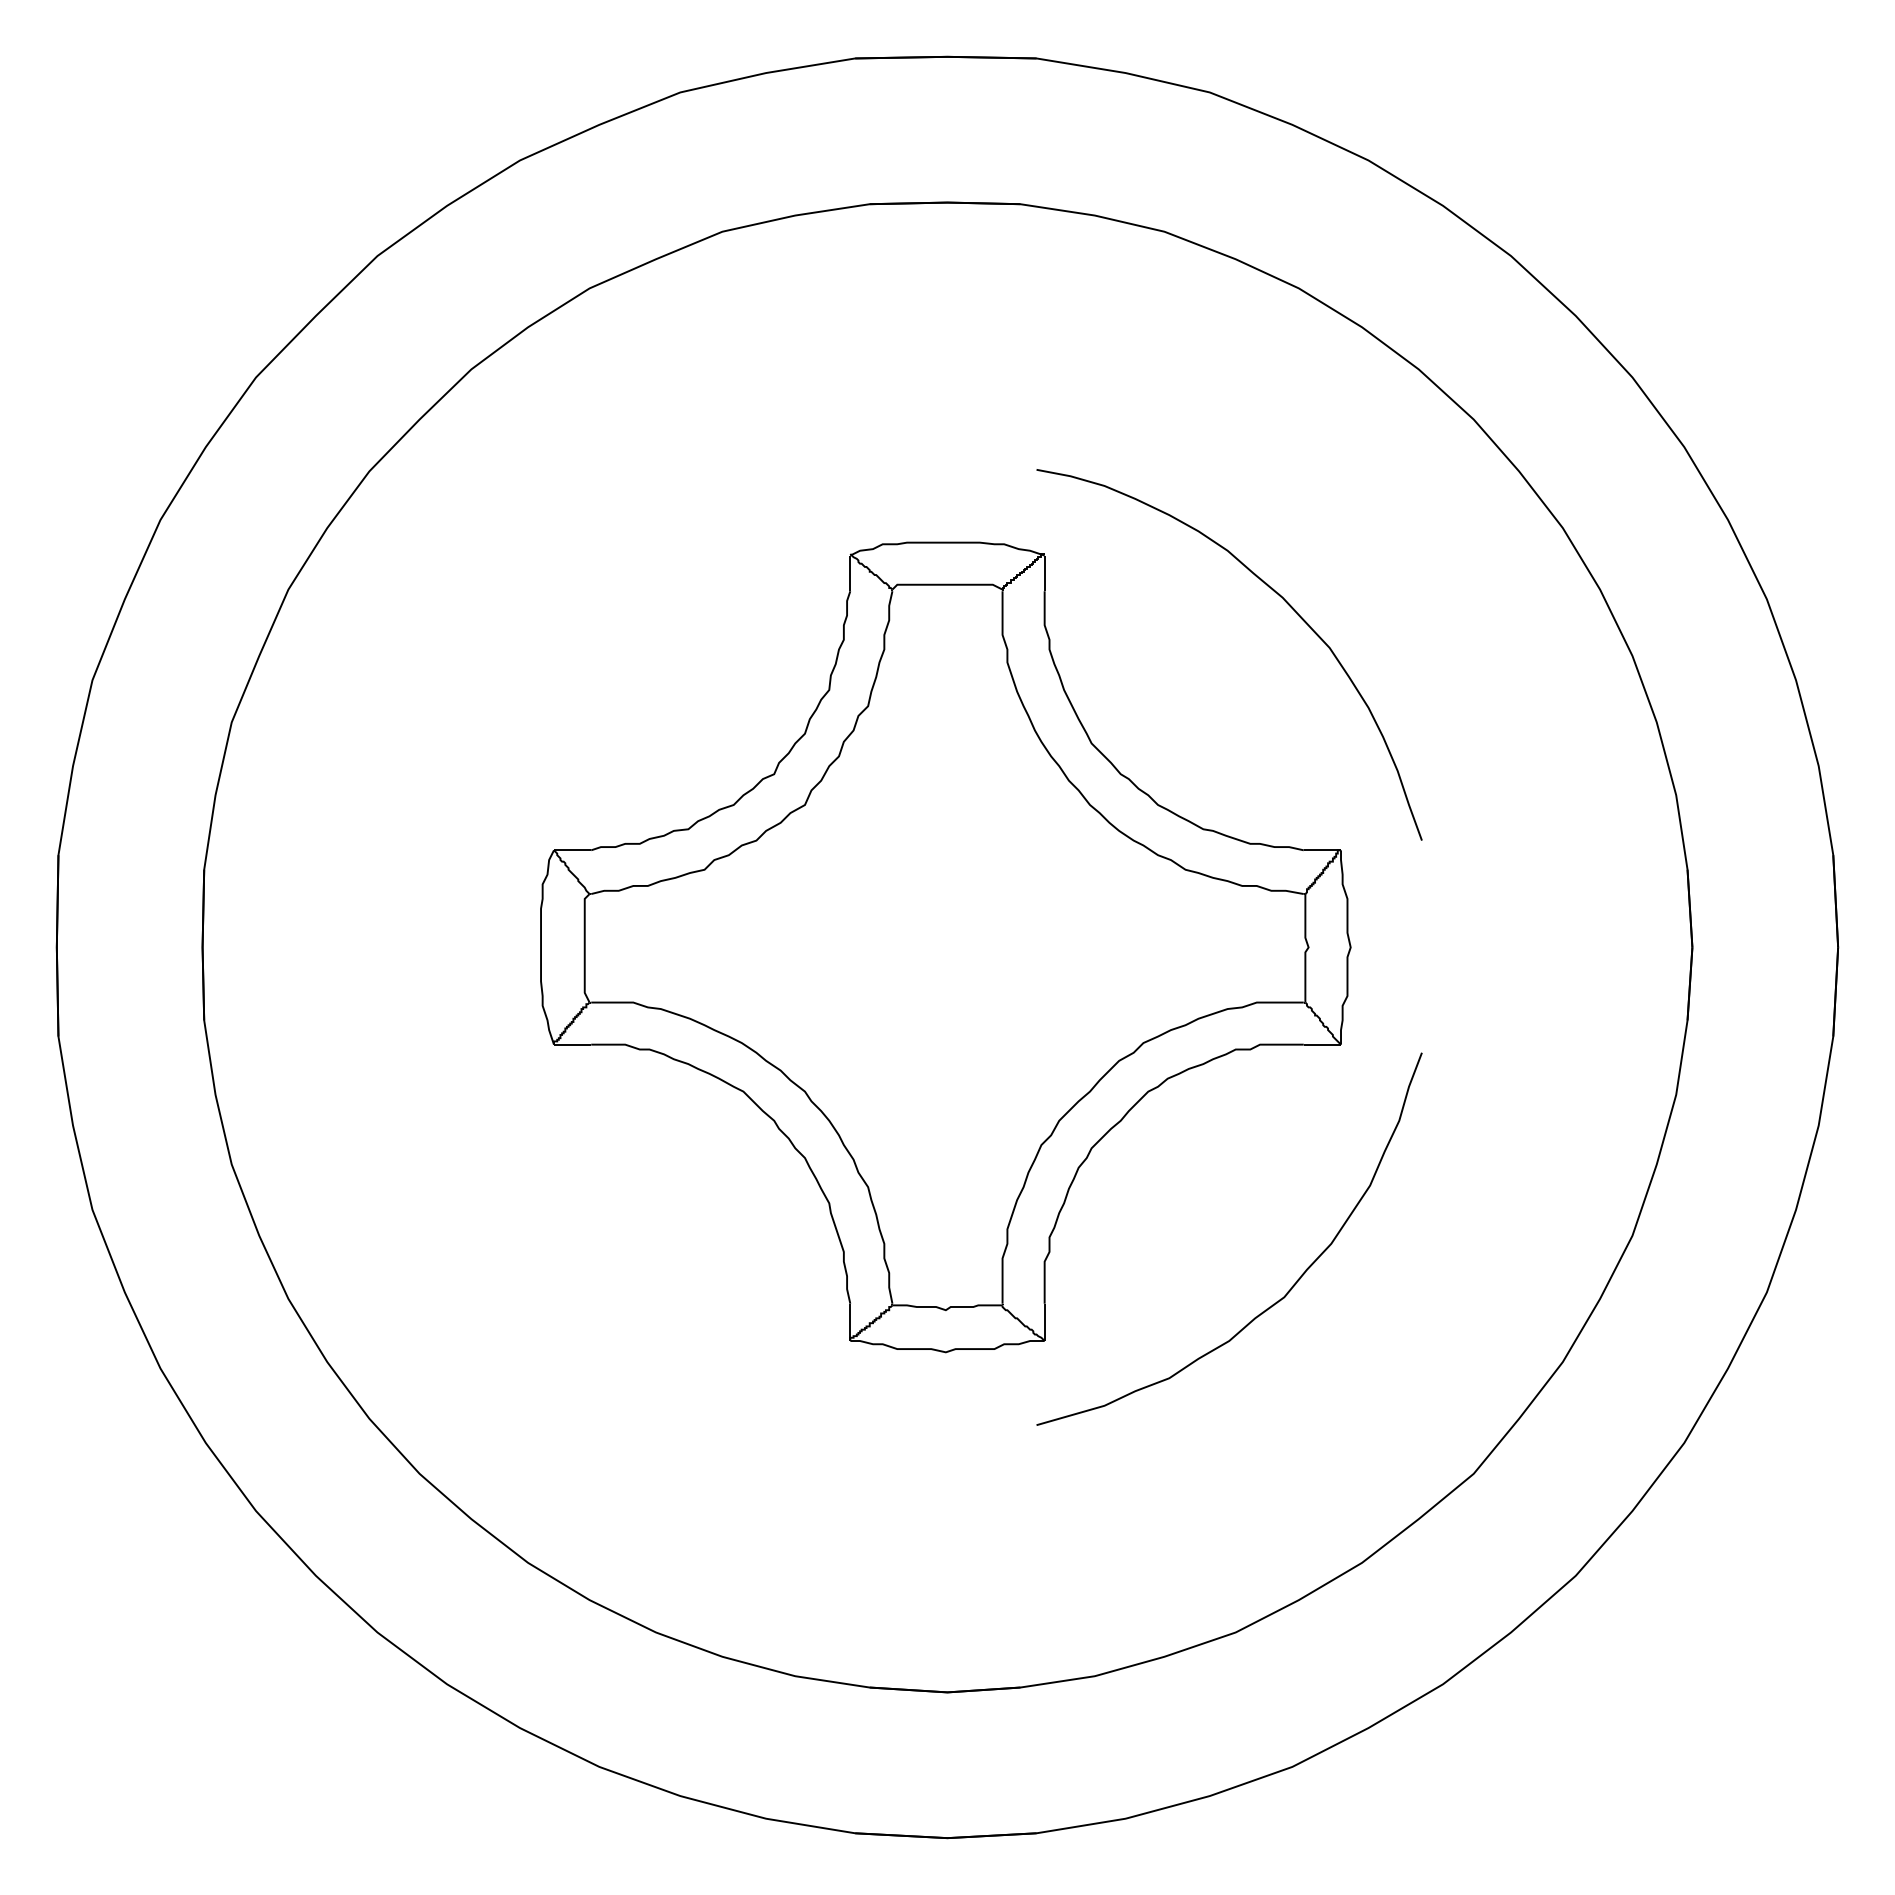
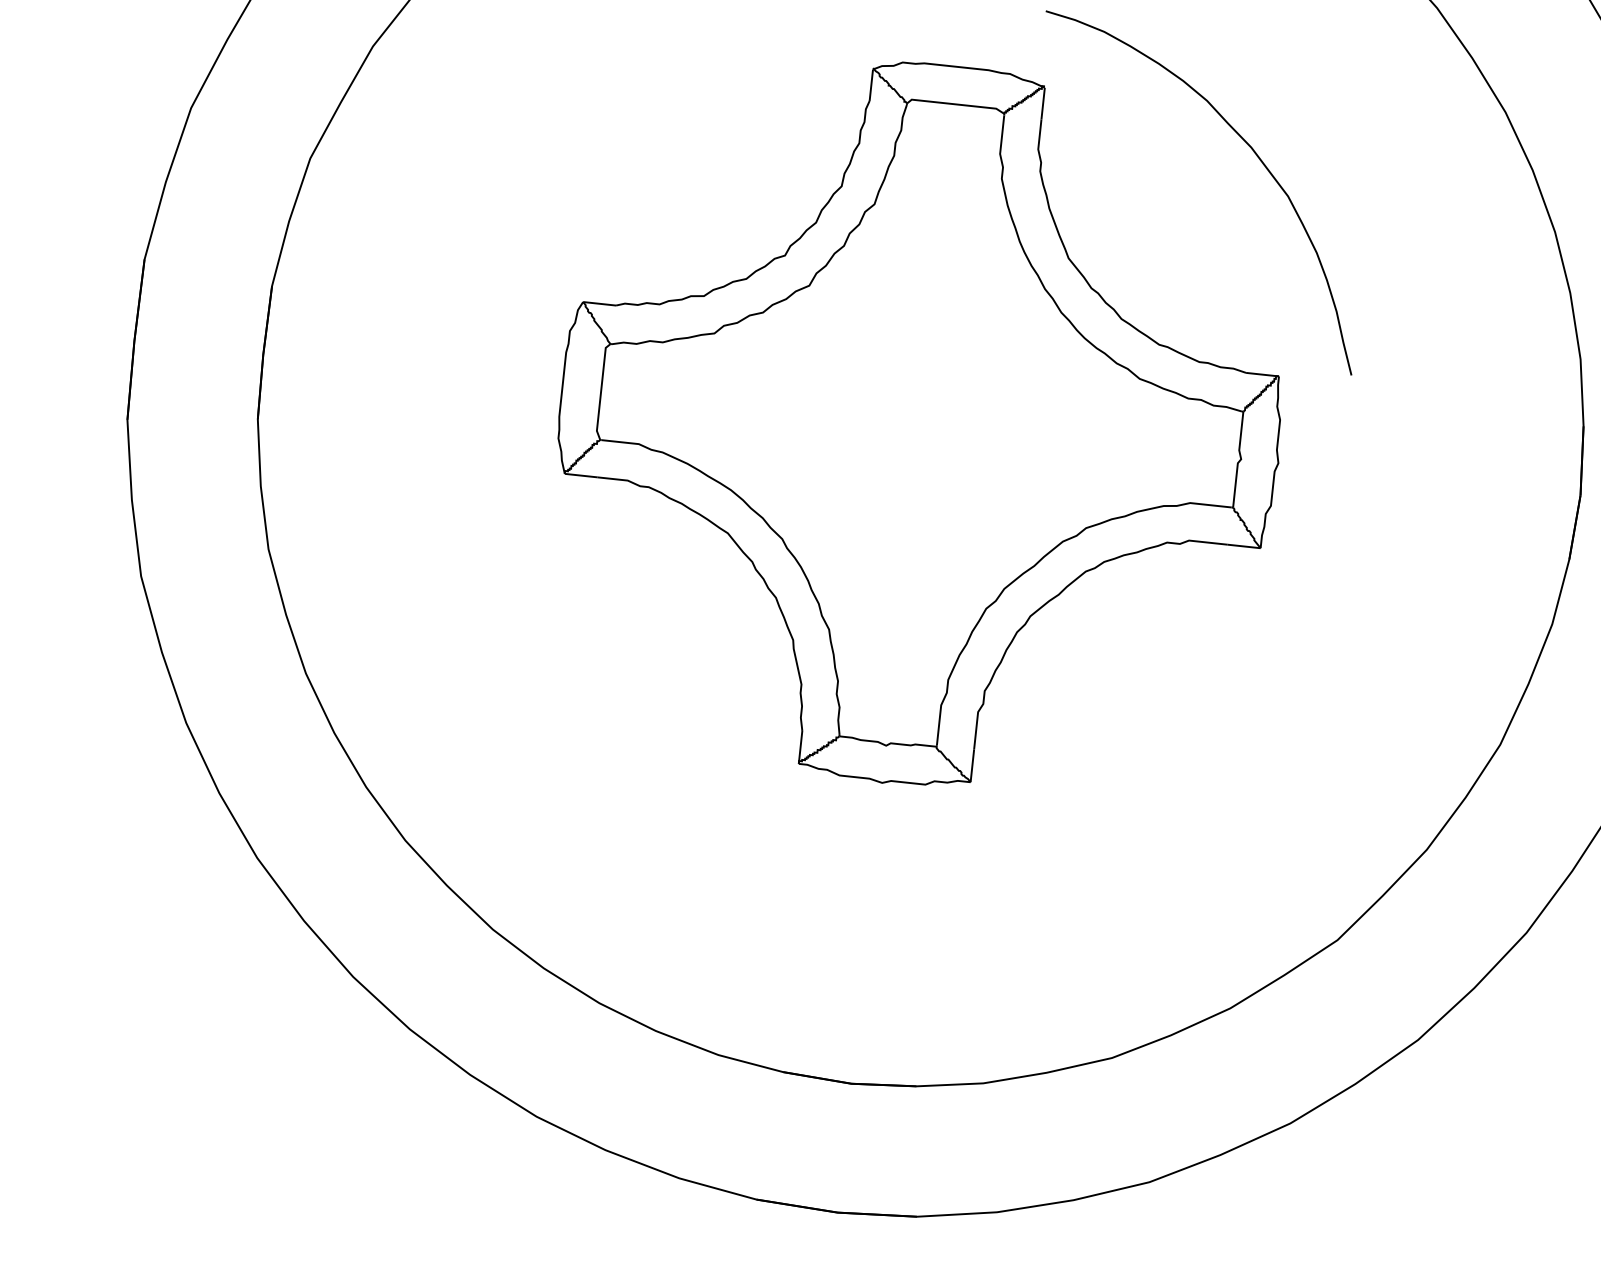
curve: (1291, 1286) -> (1194, 757), removed

